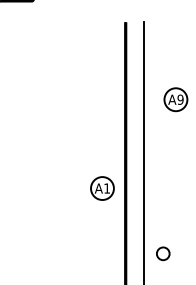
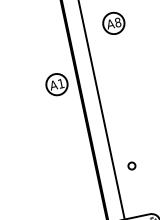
text: (180, 99) -> (117, 22), A9 -> A8
part: (102, 188) -> (56, 84), moved
circle: (163, 253) -> (132, 165), size x0.6

